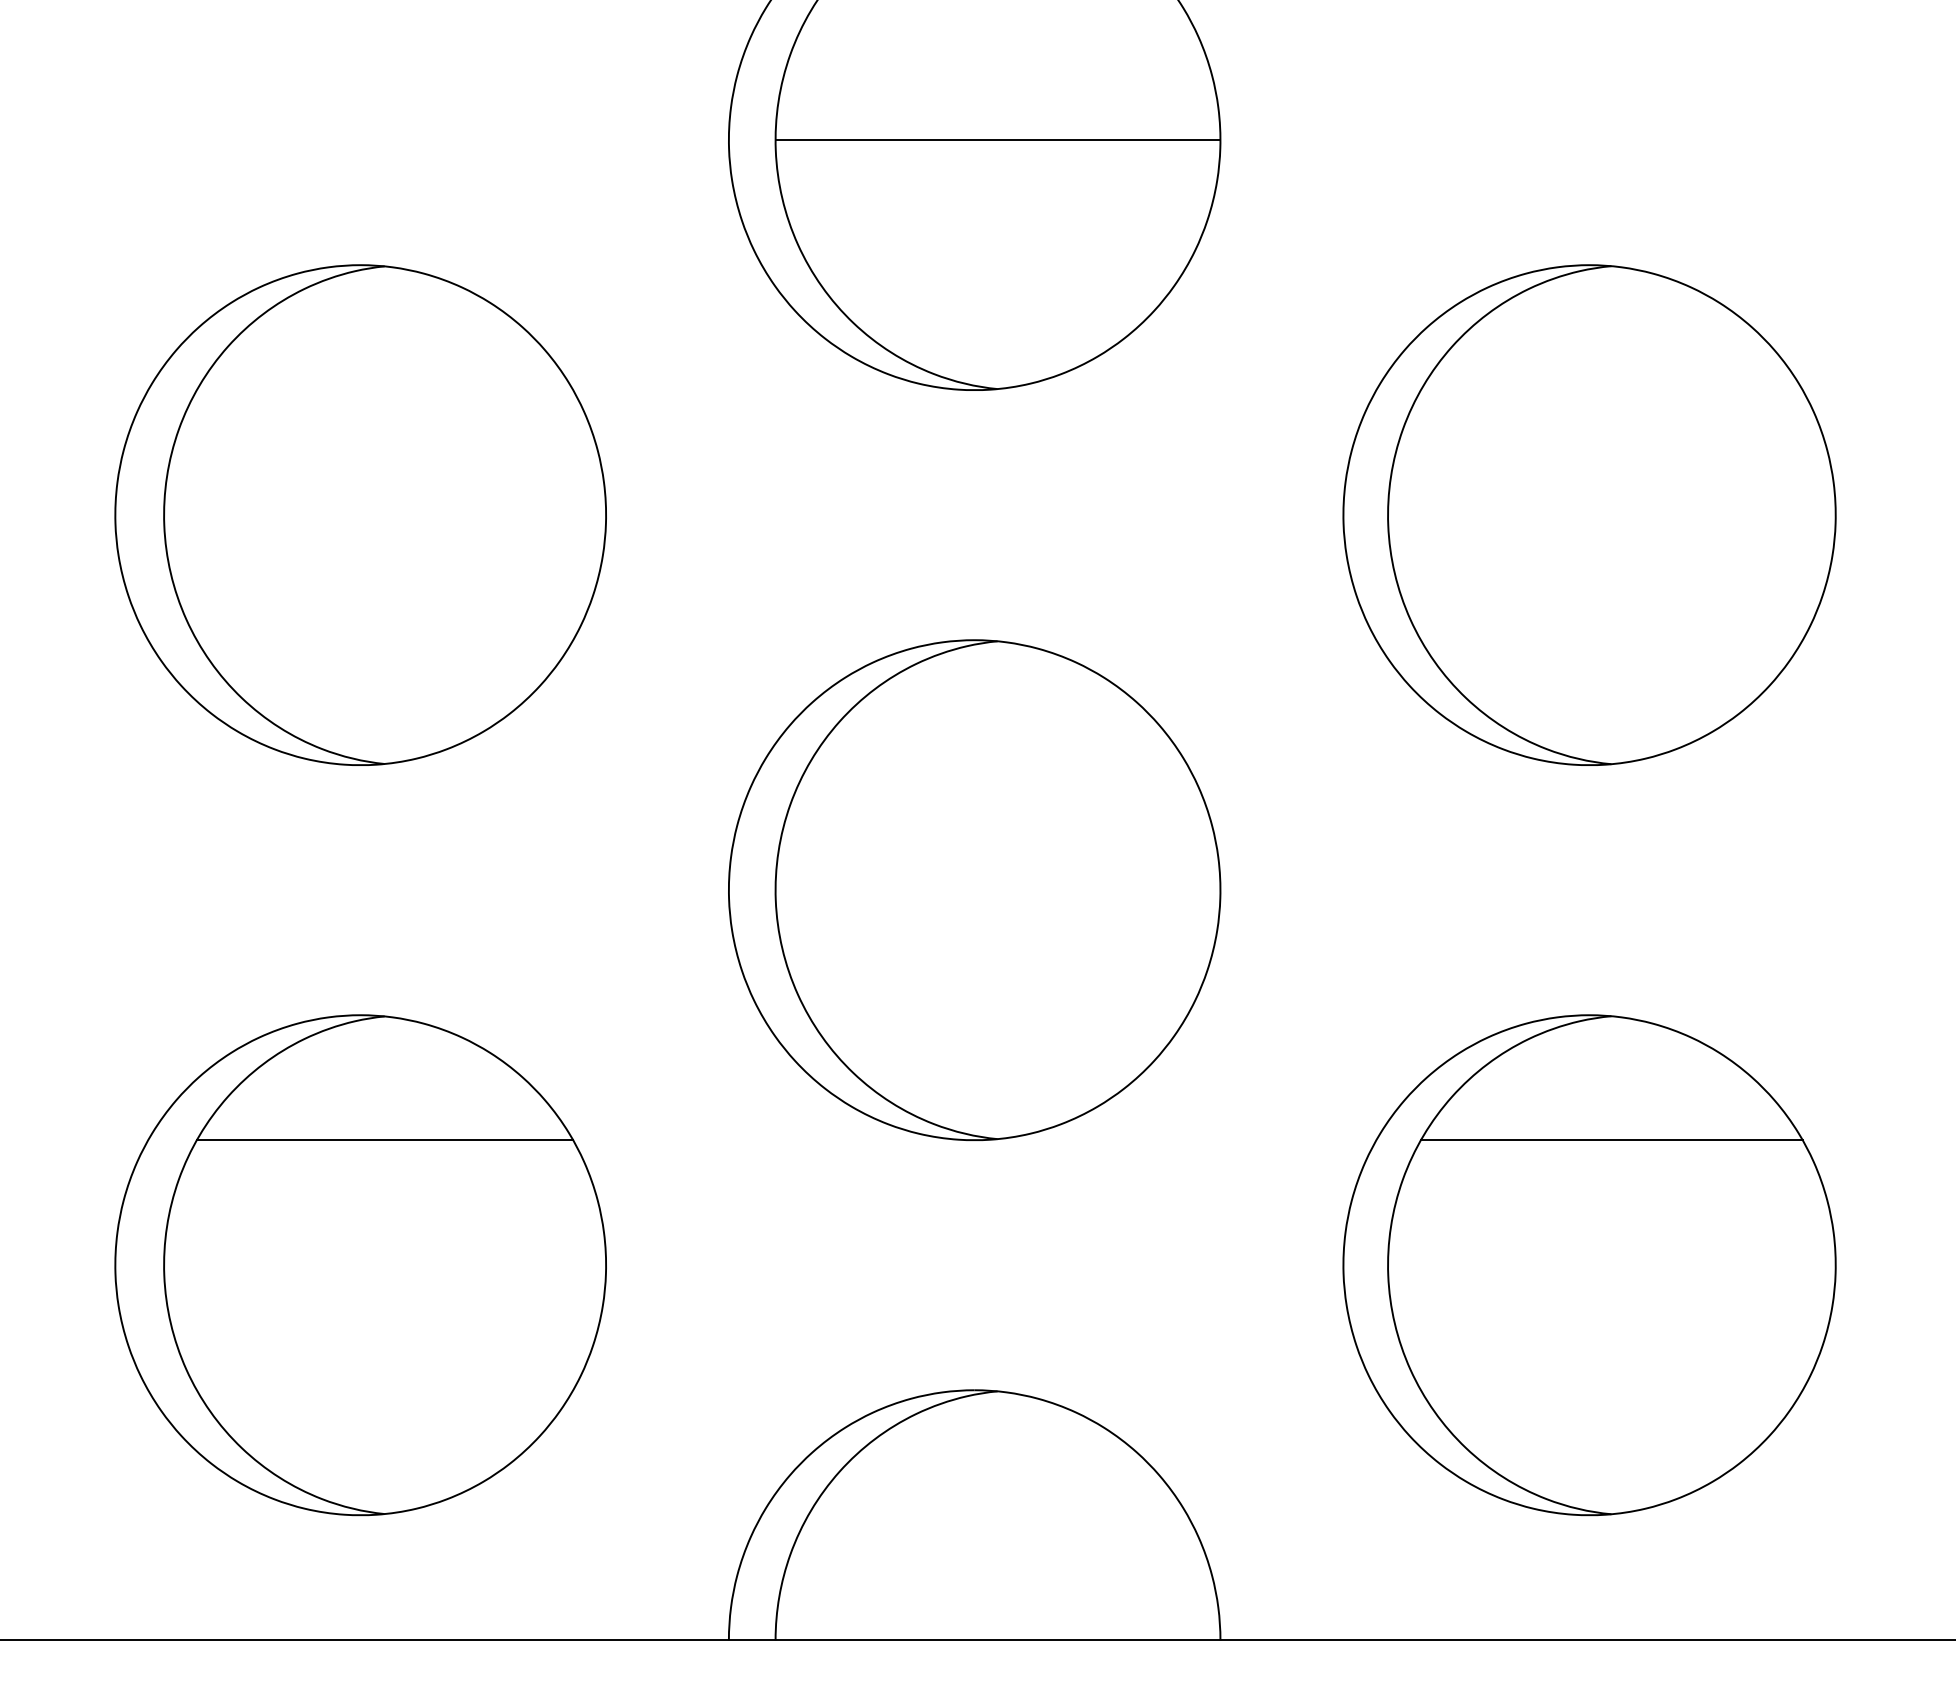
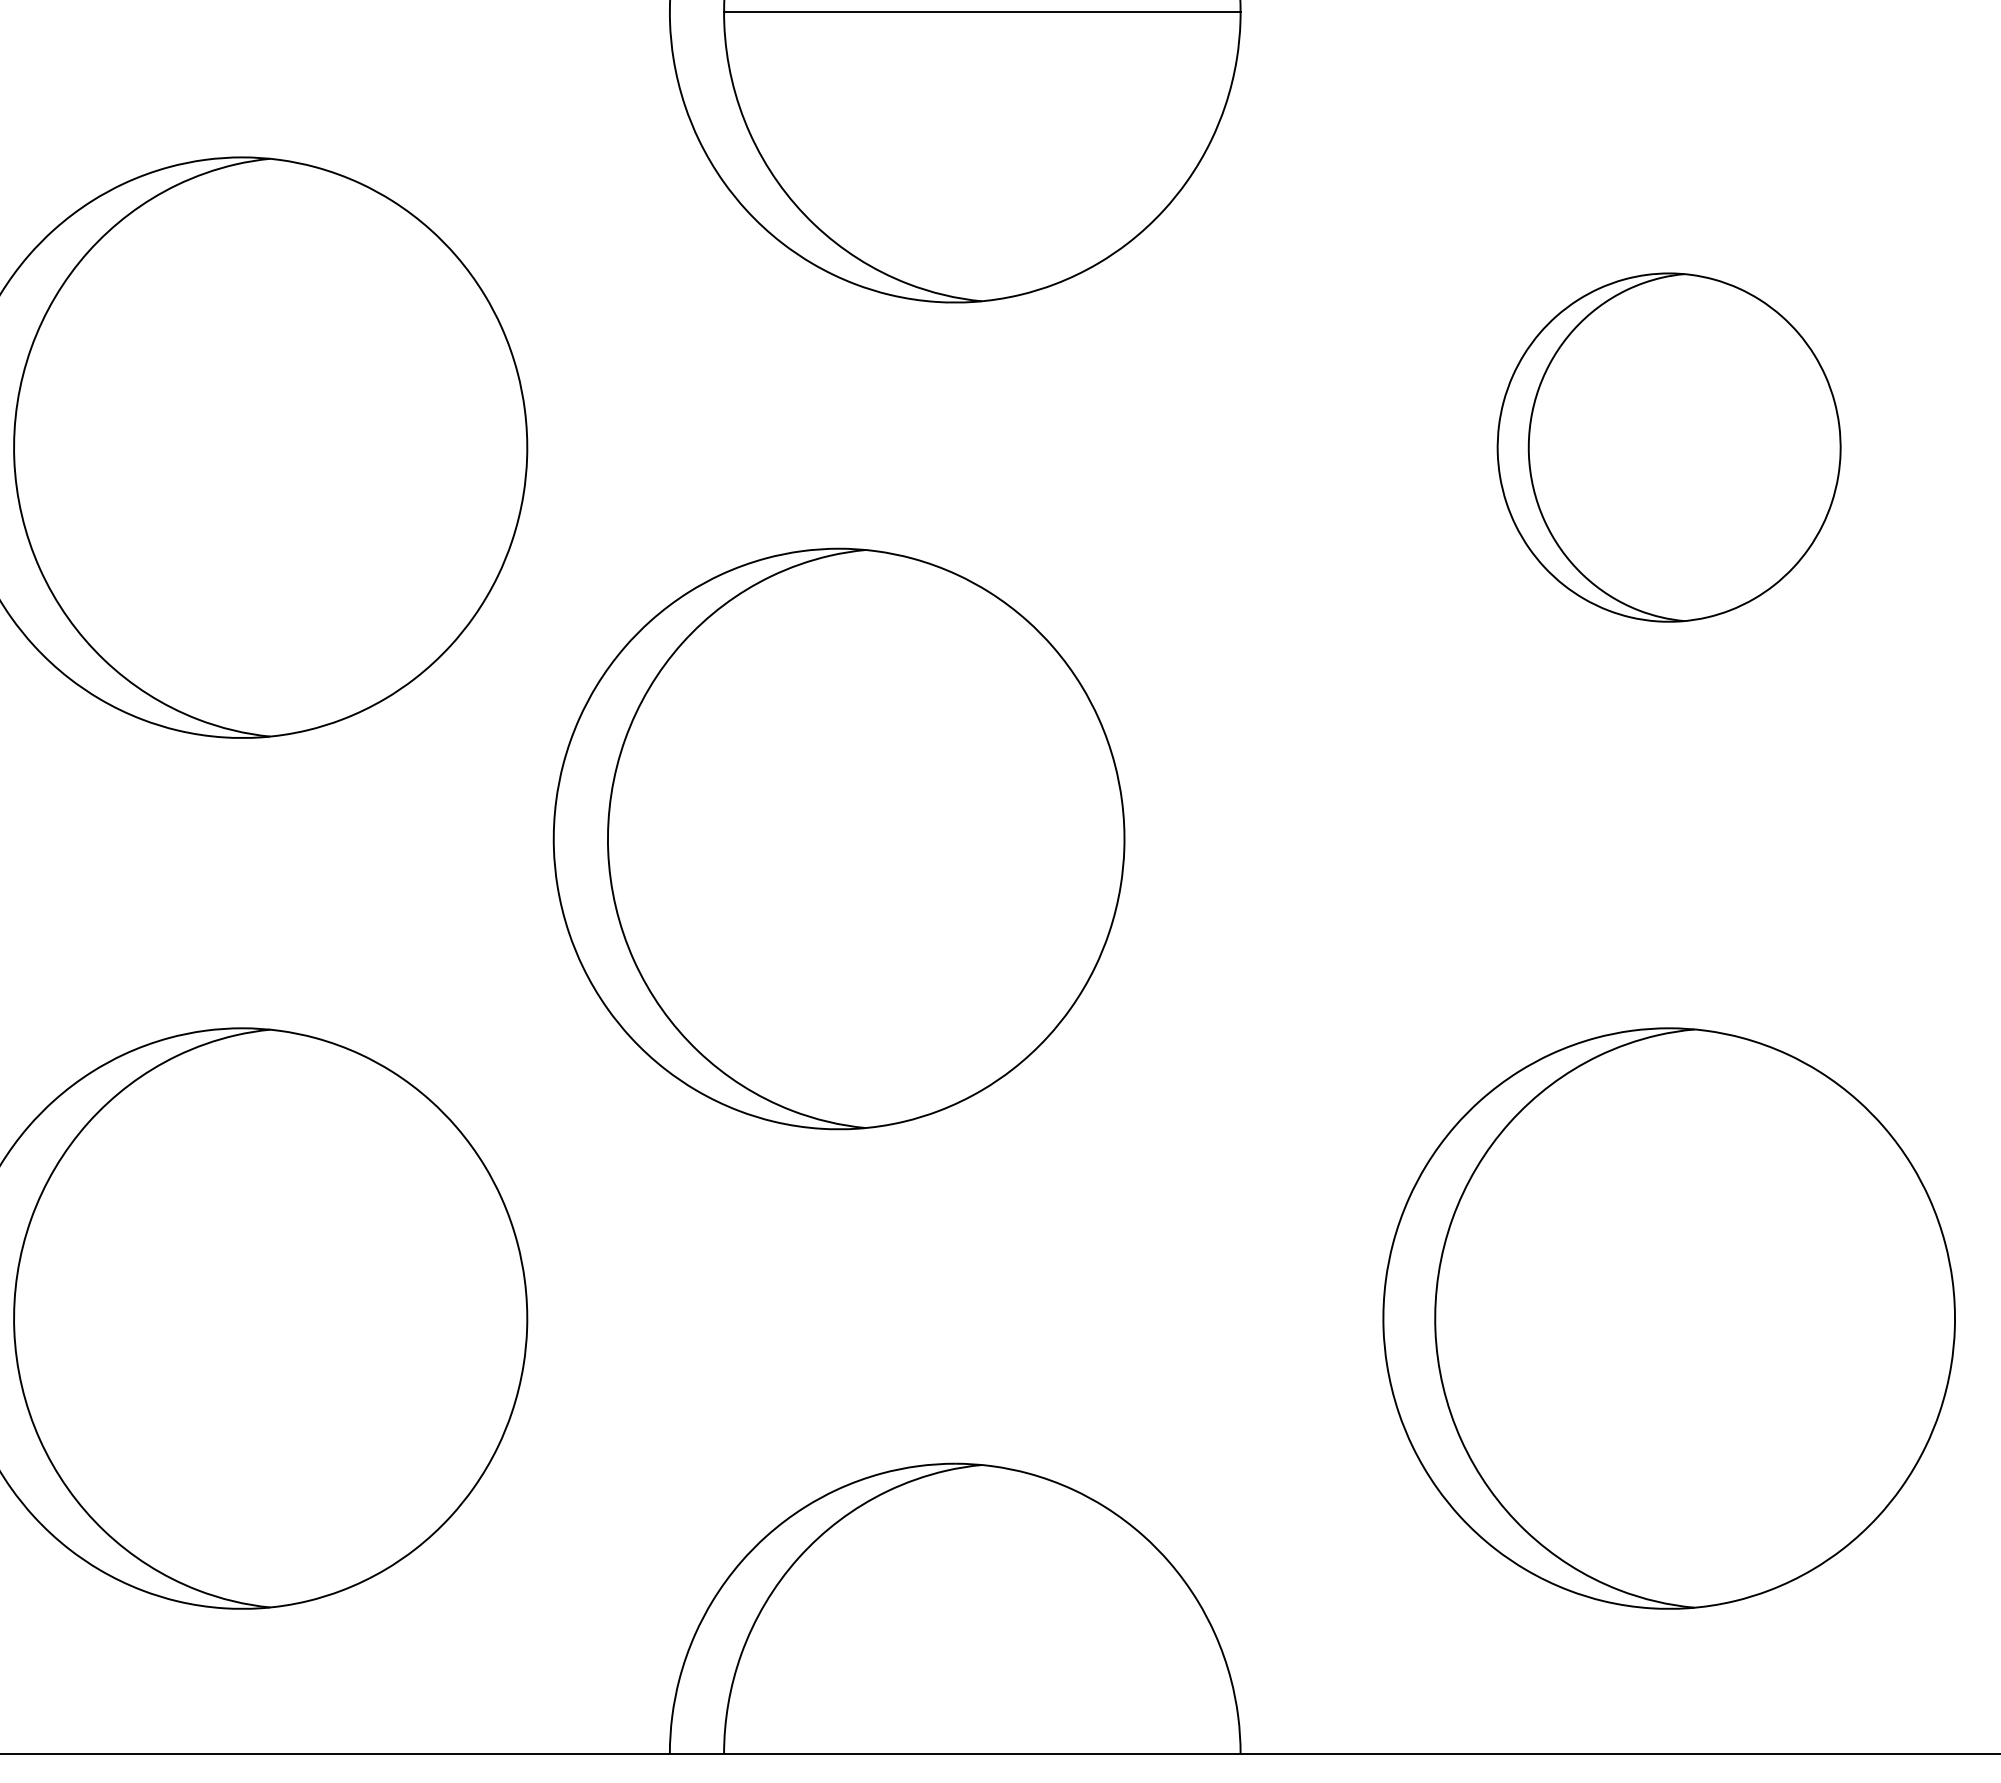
part: (1589, 514) -> (1669, 446), size x0.6
part: (974, 889) -> (838, 838), moved
line: (384, 1140) -> (269, 1173), removed
line: (1611, 1140) -> (1694, 1173), removed

